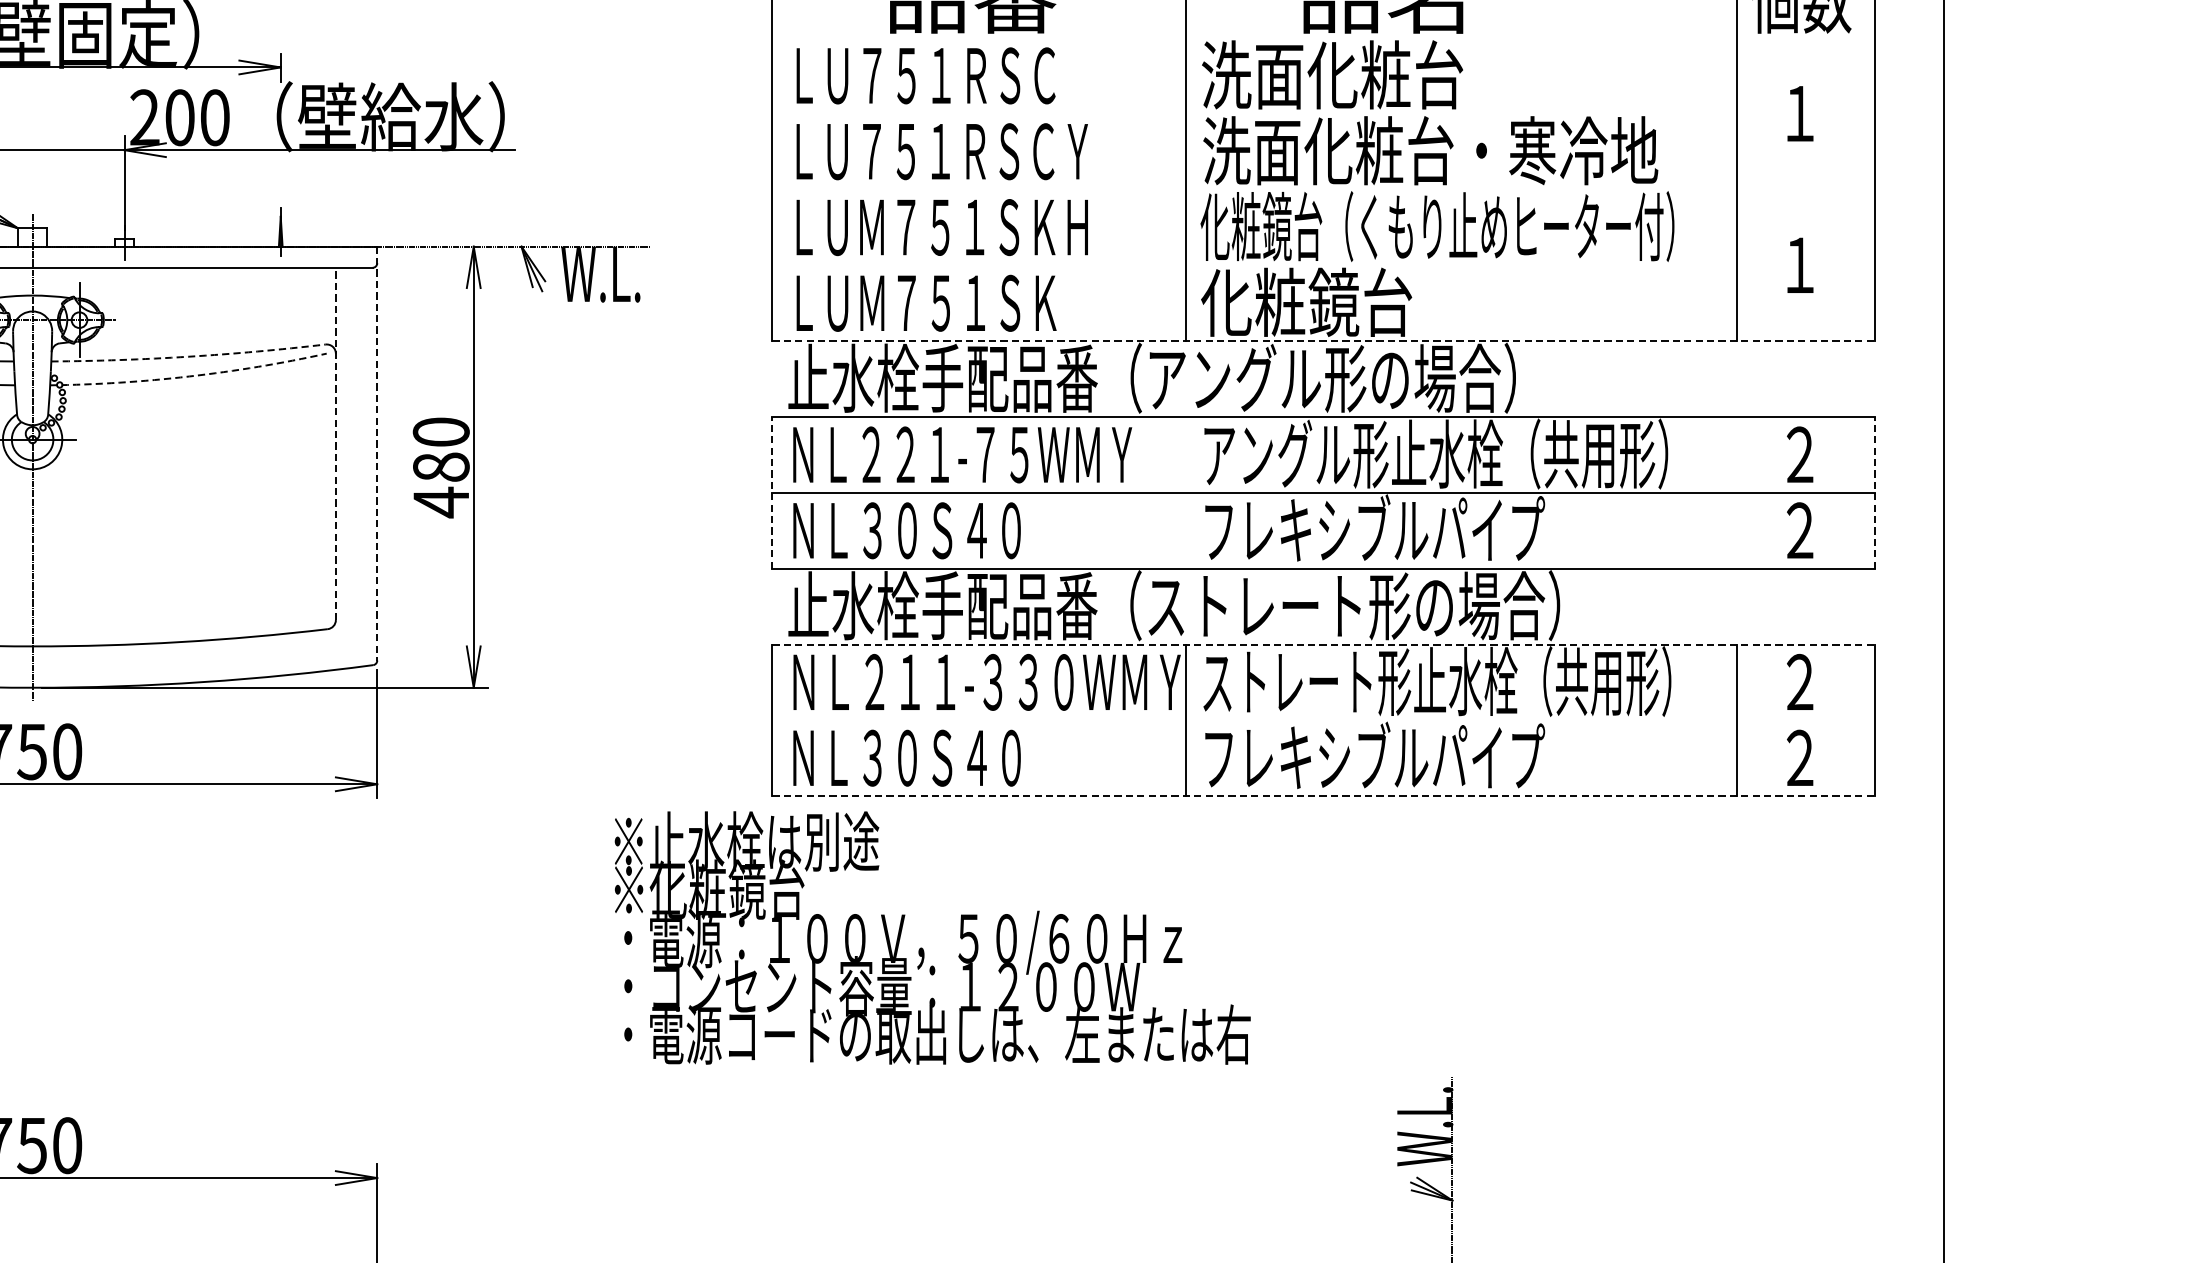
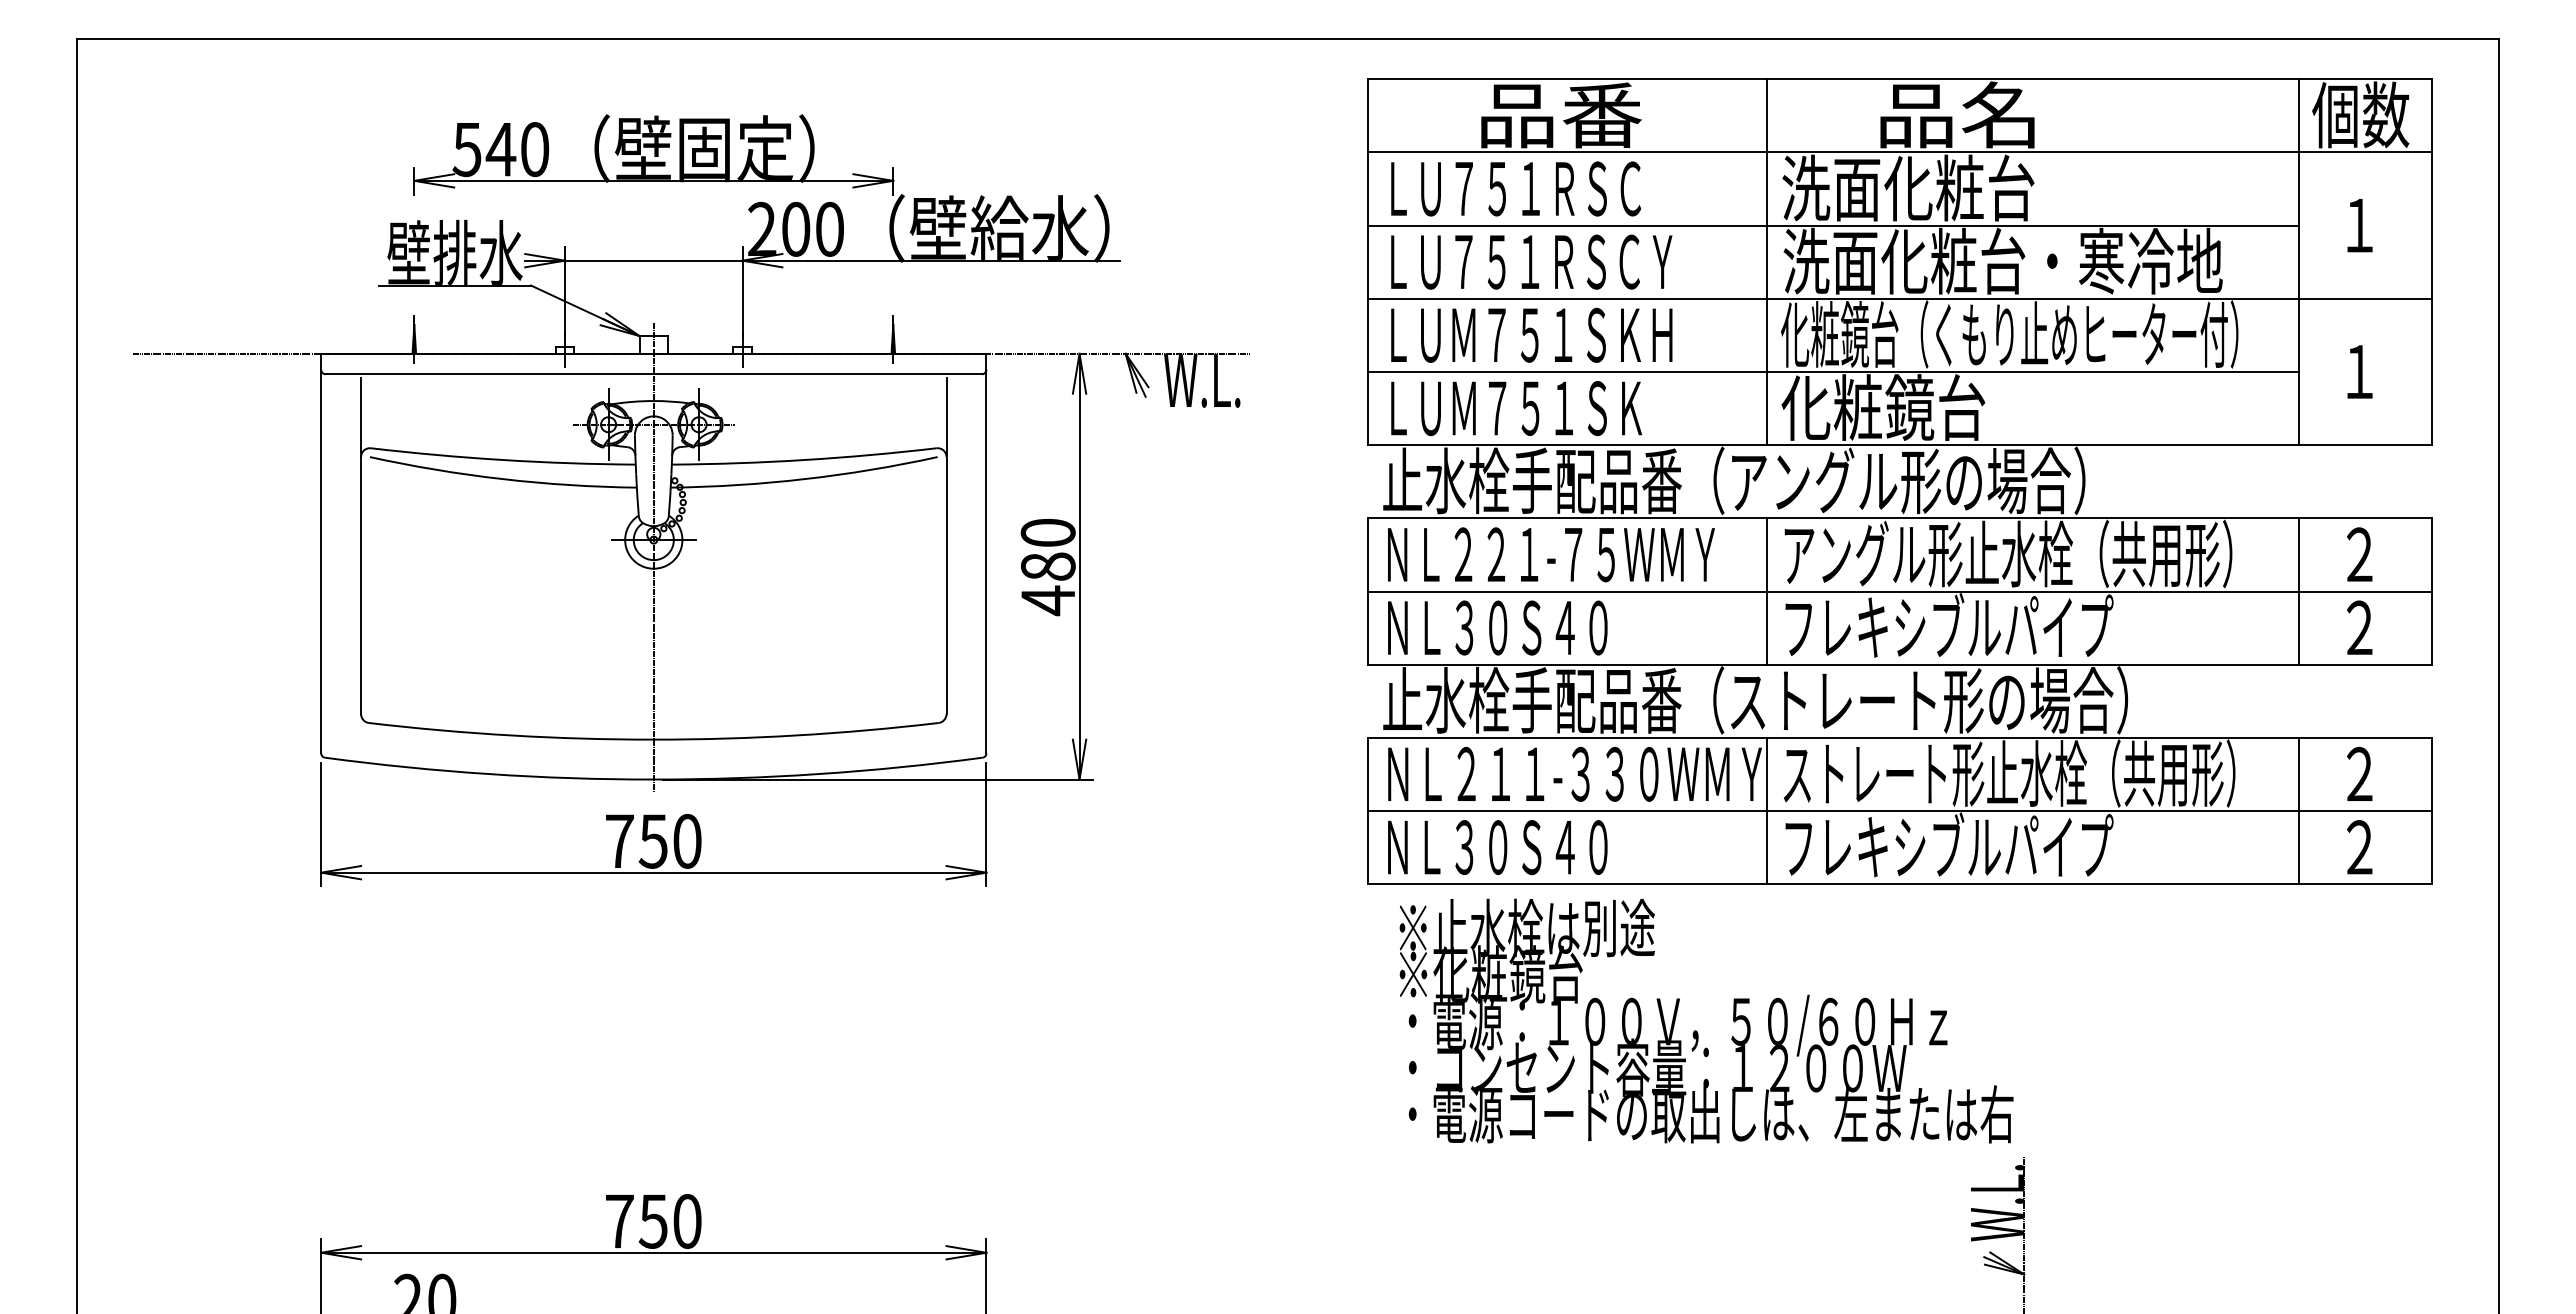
line: (1323, 38) -> (1899, 152), added
line: (1254, 113) -> (1833, 225), added
line: (1323, 189) -> (1899, 298), added
line: (1254, 266) -> (1833, 372), added
line: (1324, 341) -> (1900, 445), dashed -> solid
arc: (188, 357) -> (804, 460), dashed -> solid
arc: (188, 376) -> (804, 479), dashed -> solid
line: (335, 446) -> (946, 546), dashed -> solid
line: (377, 453) -> (986, 553), dashed -> solid
line: (772, 492) -> (1367, 591), dashed -> solid
line: (1185, 492) -> (1766, 591), added
line: (1737, 492) -> (2299, 591), added
line: (1875, 492) -> (2432, 591), dashed -> solid
line: (1324, 644) -> (1900, 737), dashed -> solid
line: (1323, 720) -> (1899, 811), added
line: (1324, 796) -> (1900, 884), dashed -> solid
text: (932, 937) -> (1706, 1020), moved

